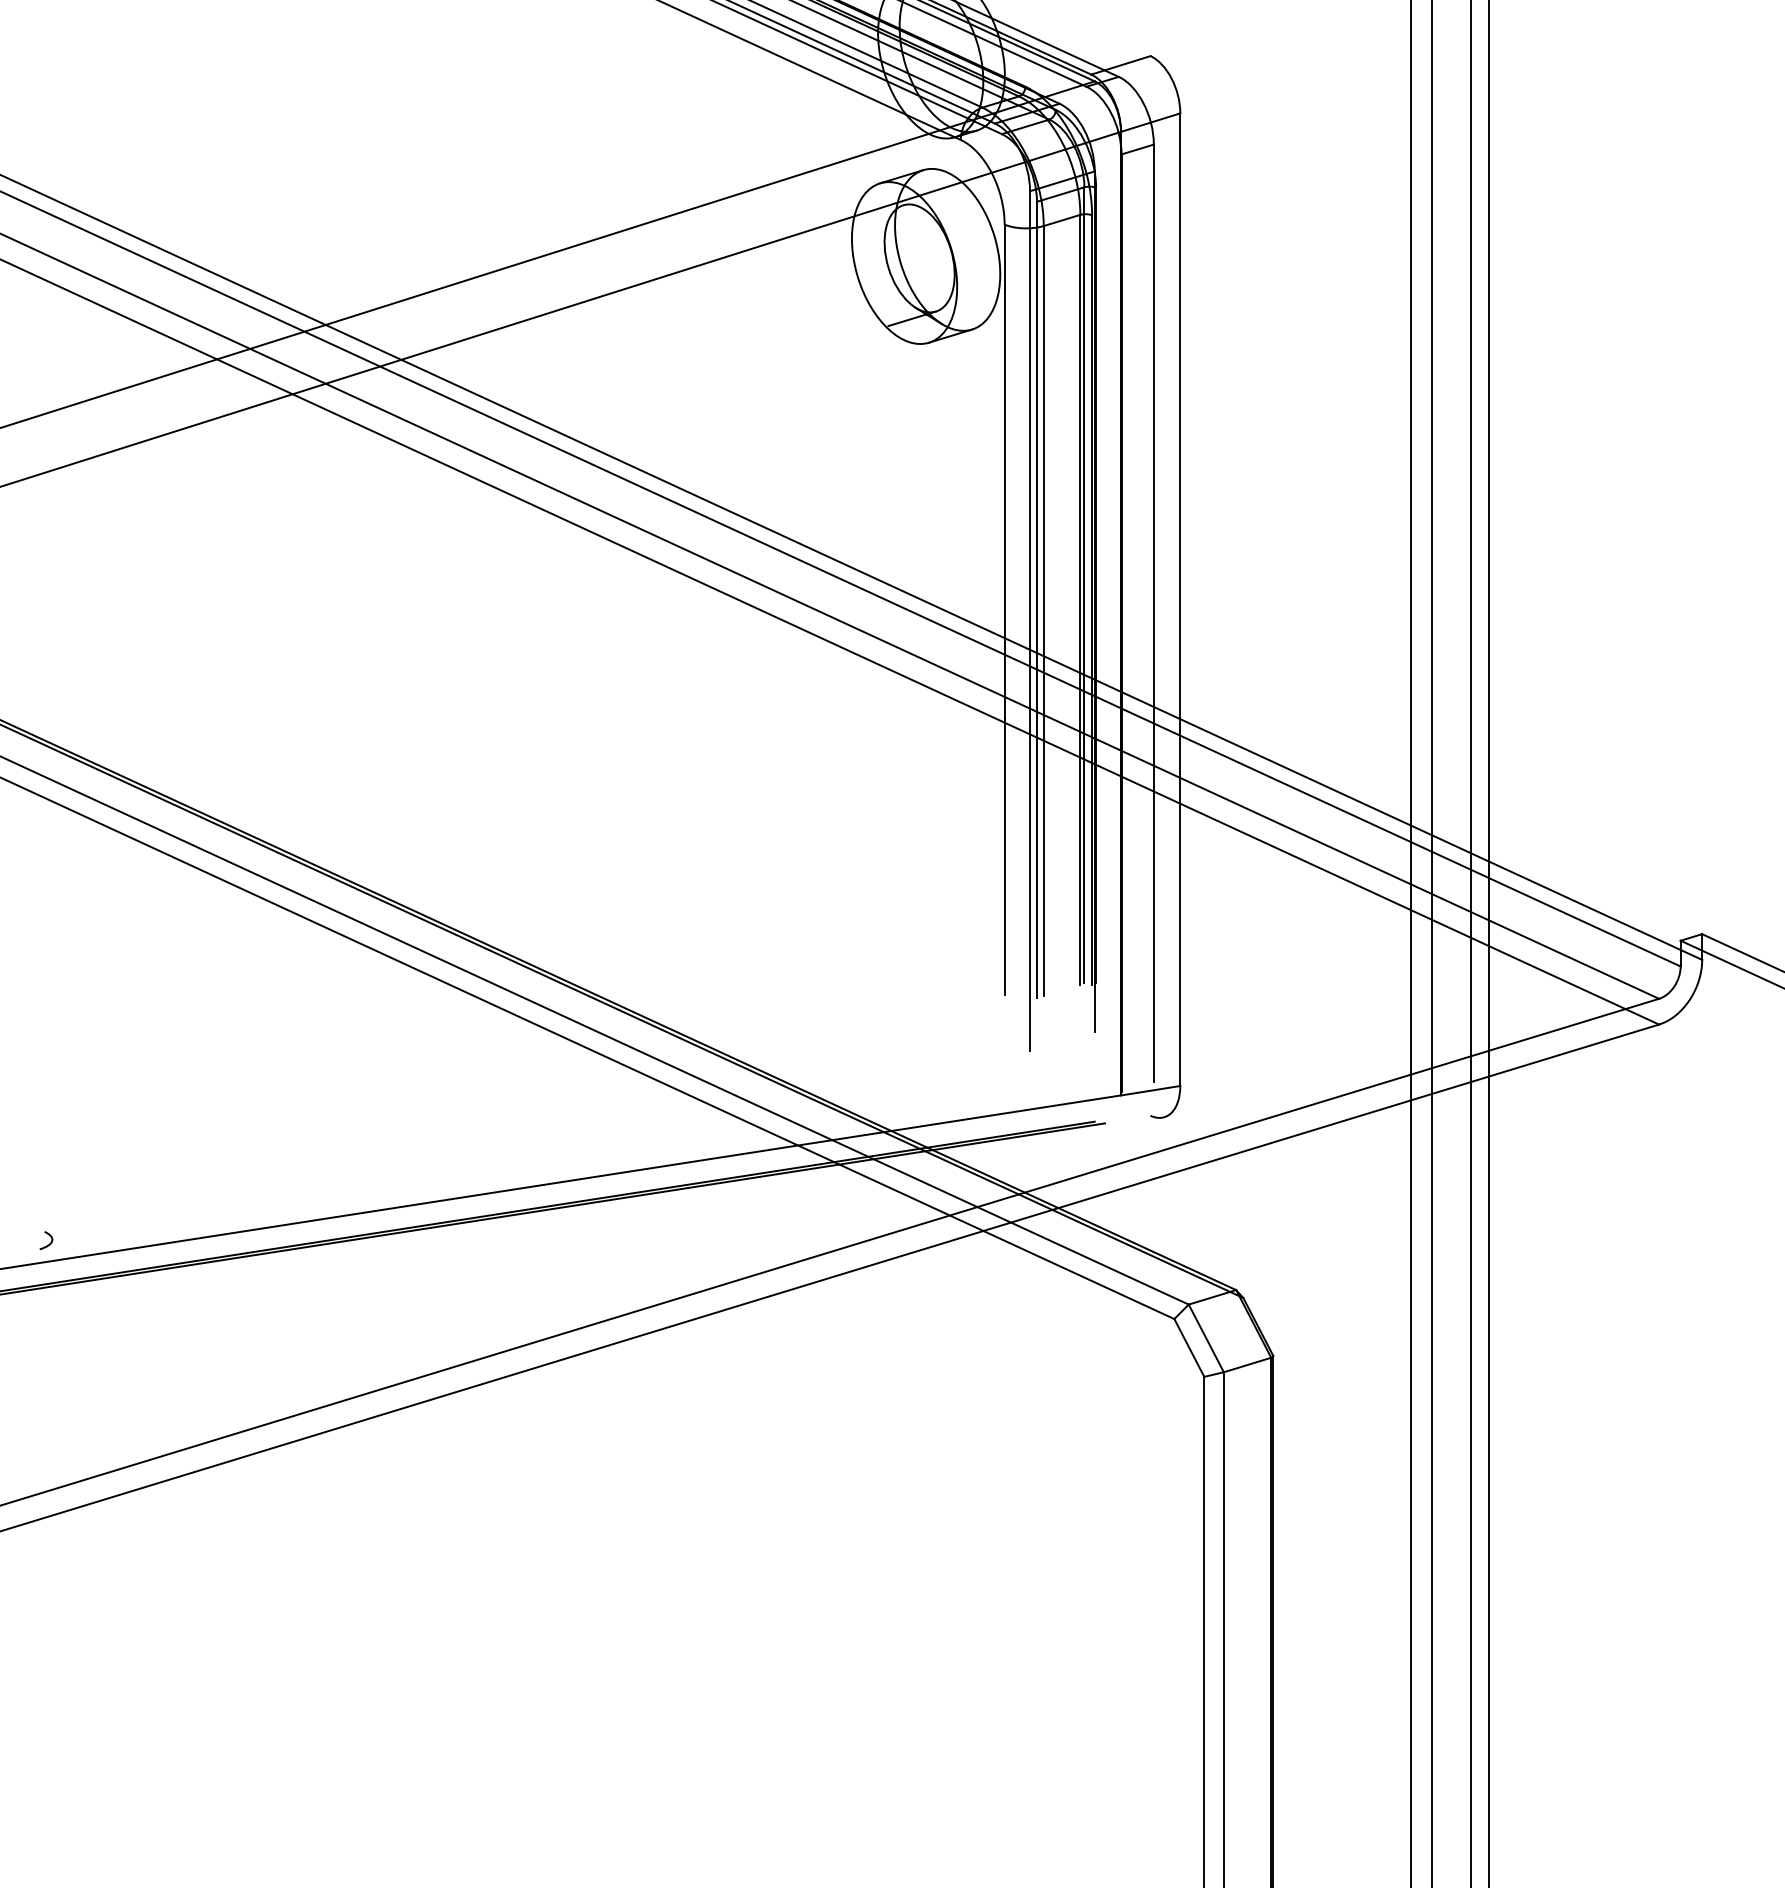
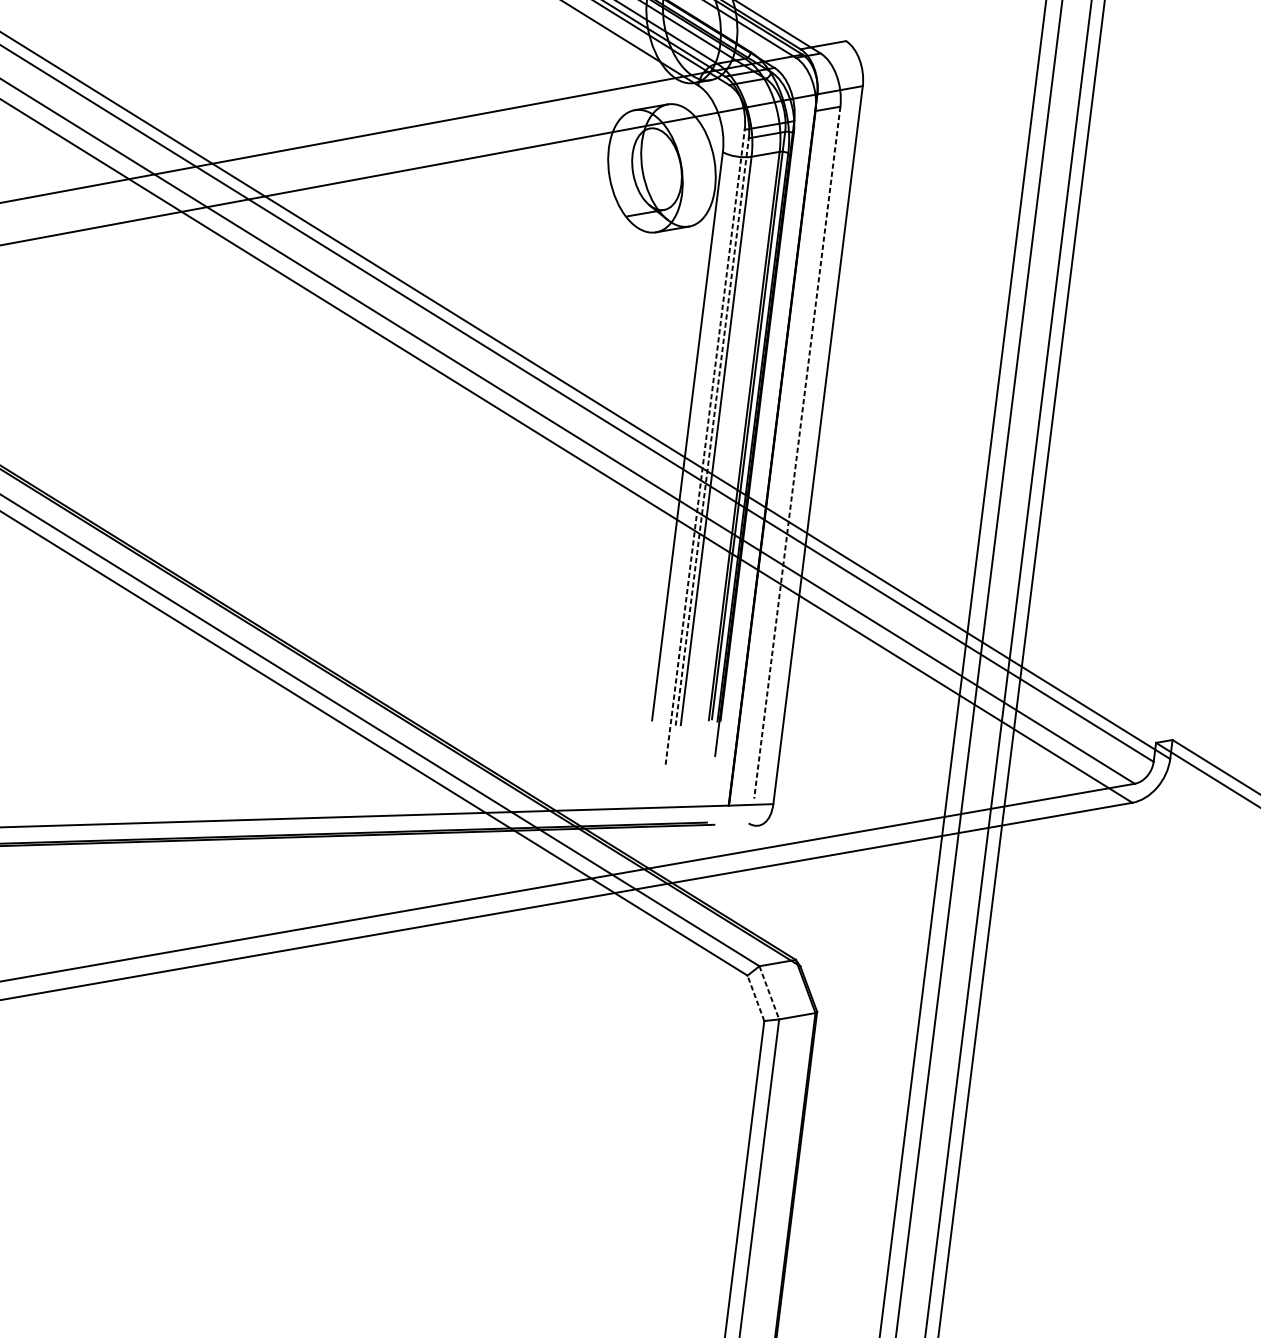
line: (1036, 599) -> (711, 431), solid -> dashed
line: (1153, 613) -> (797, 452), solid -> dashed
line: (1030, 620) -> (705, 446), solid -> dashed
line: (1206, 1338) -> (769, 992), solid -> dashed
line: (1189, 1347) -> (756, 997), solid -> dashed

